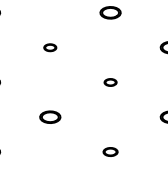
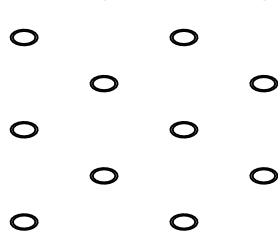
part: (49, 47) -> (103, 83), size x1.67
part: (110, 82) -> (183, 129), size x1.67
part: (110, 151) -> (183, 221), size x1.43

